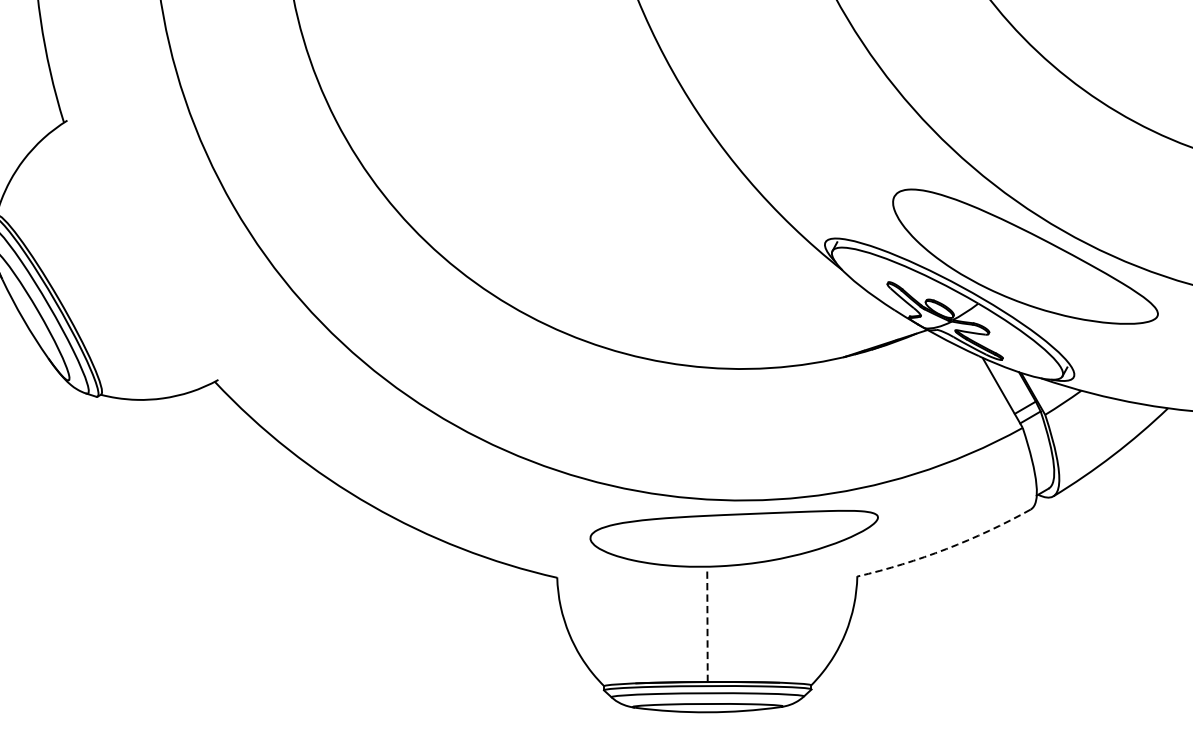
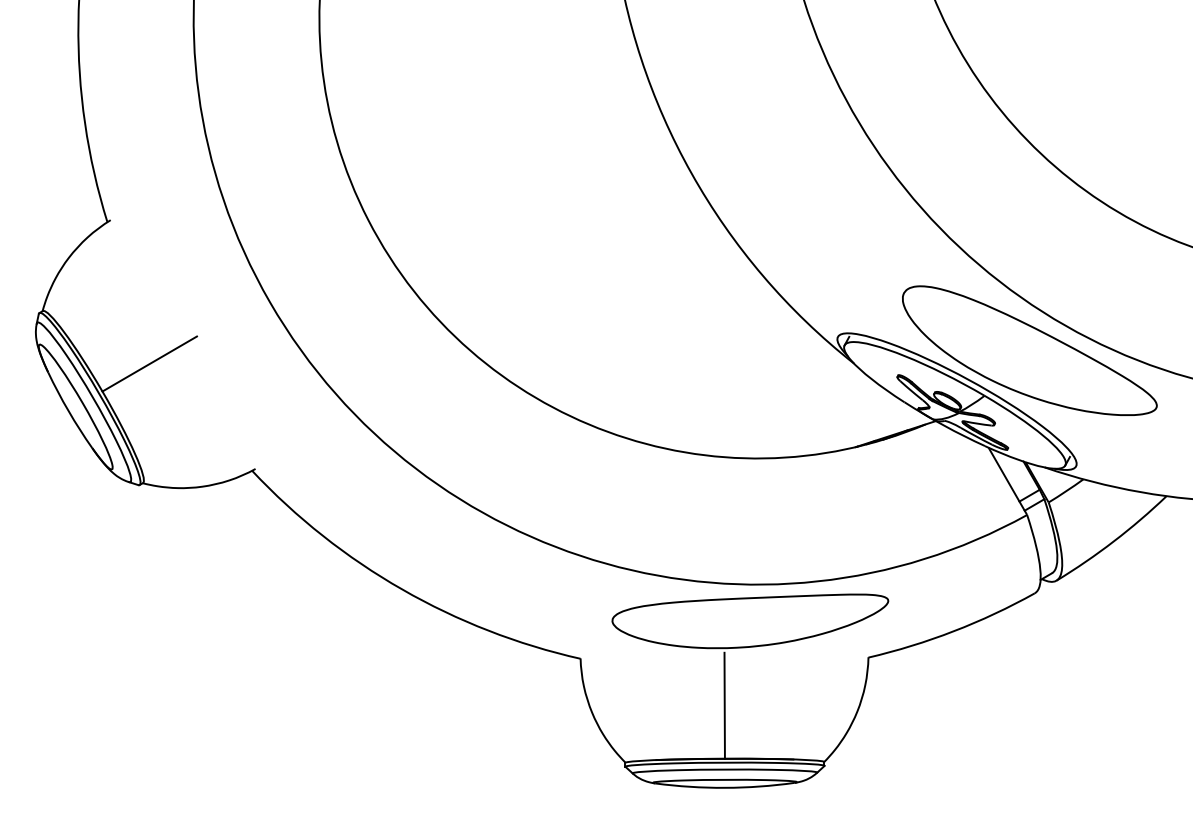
line: (107, 269) -> (149, 363), added
arc: (945, 549) -> (953, 631), dashed -> solid
line: (707, 626) -> (724, 705), dashed -> solid

